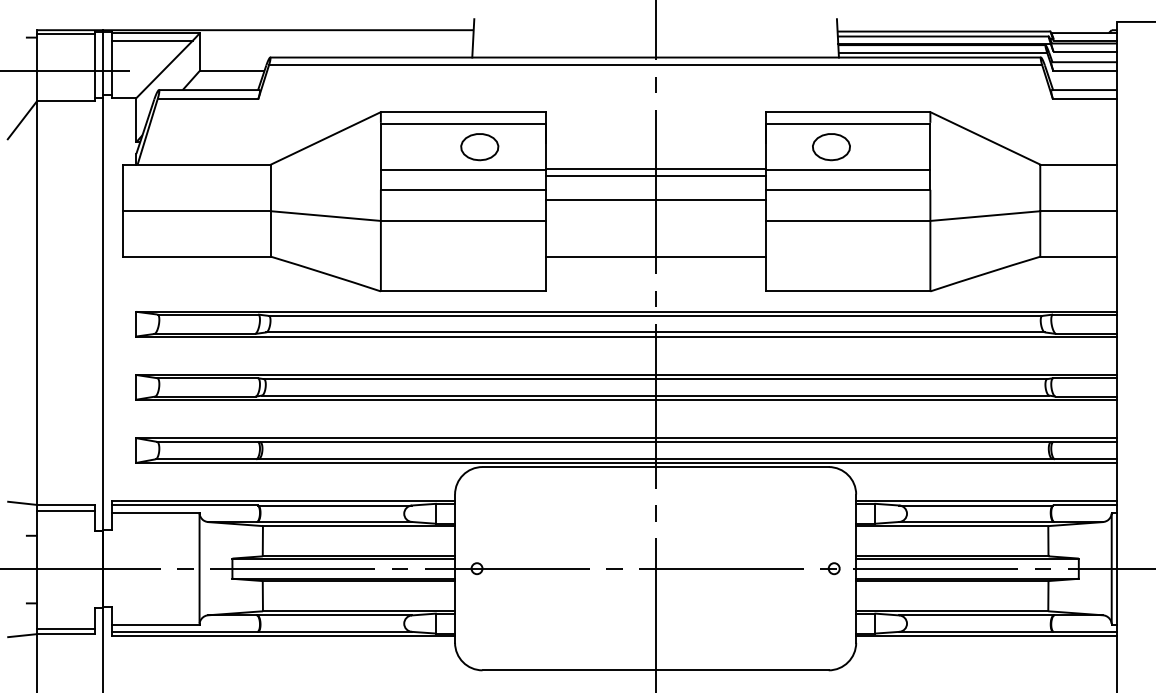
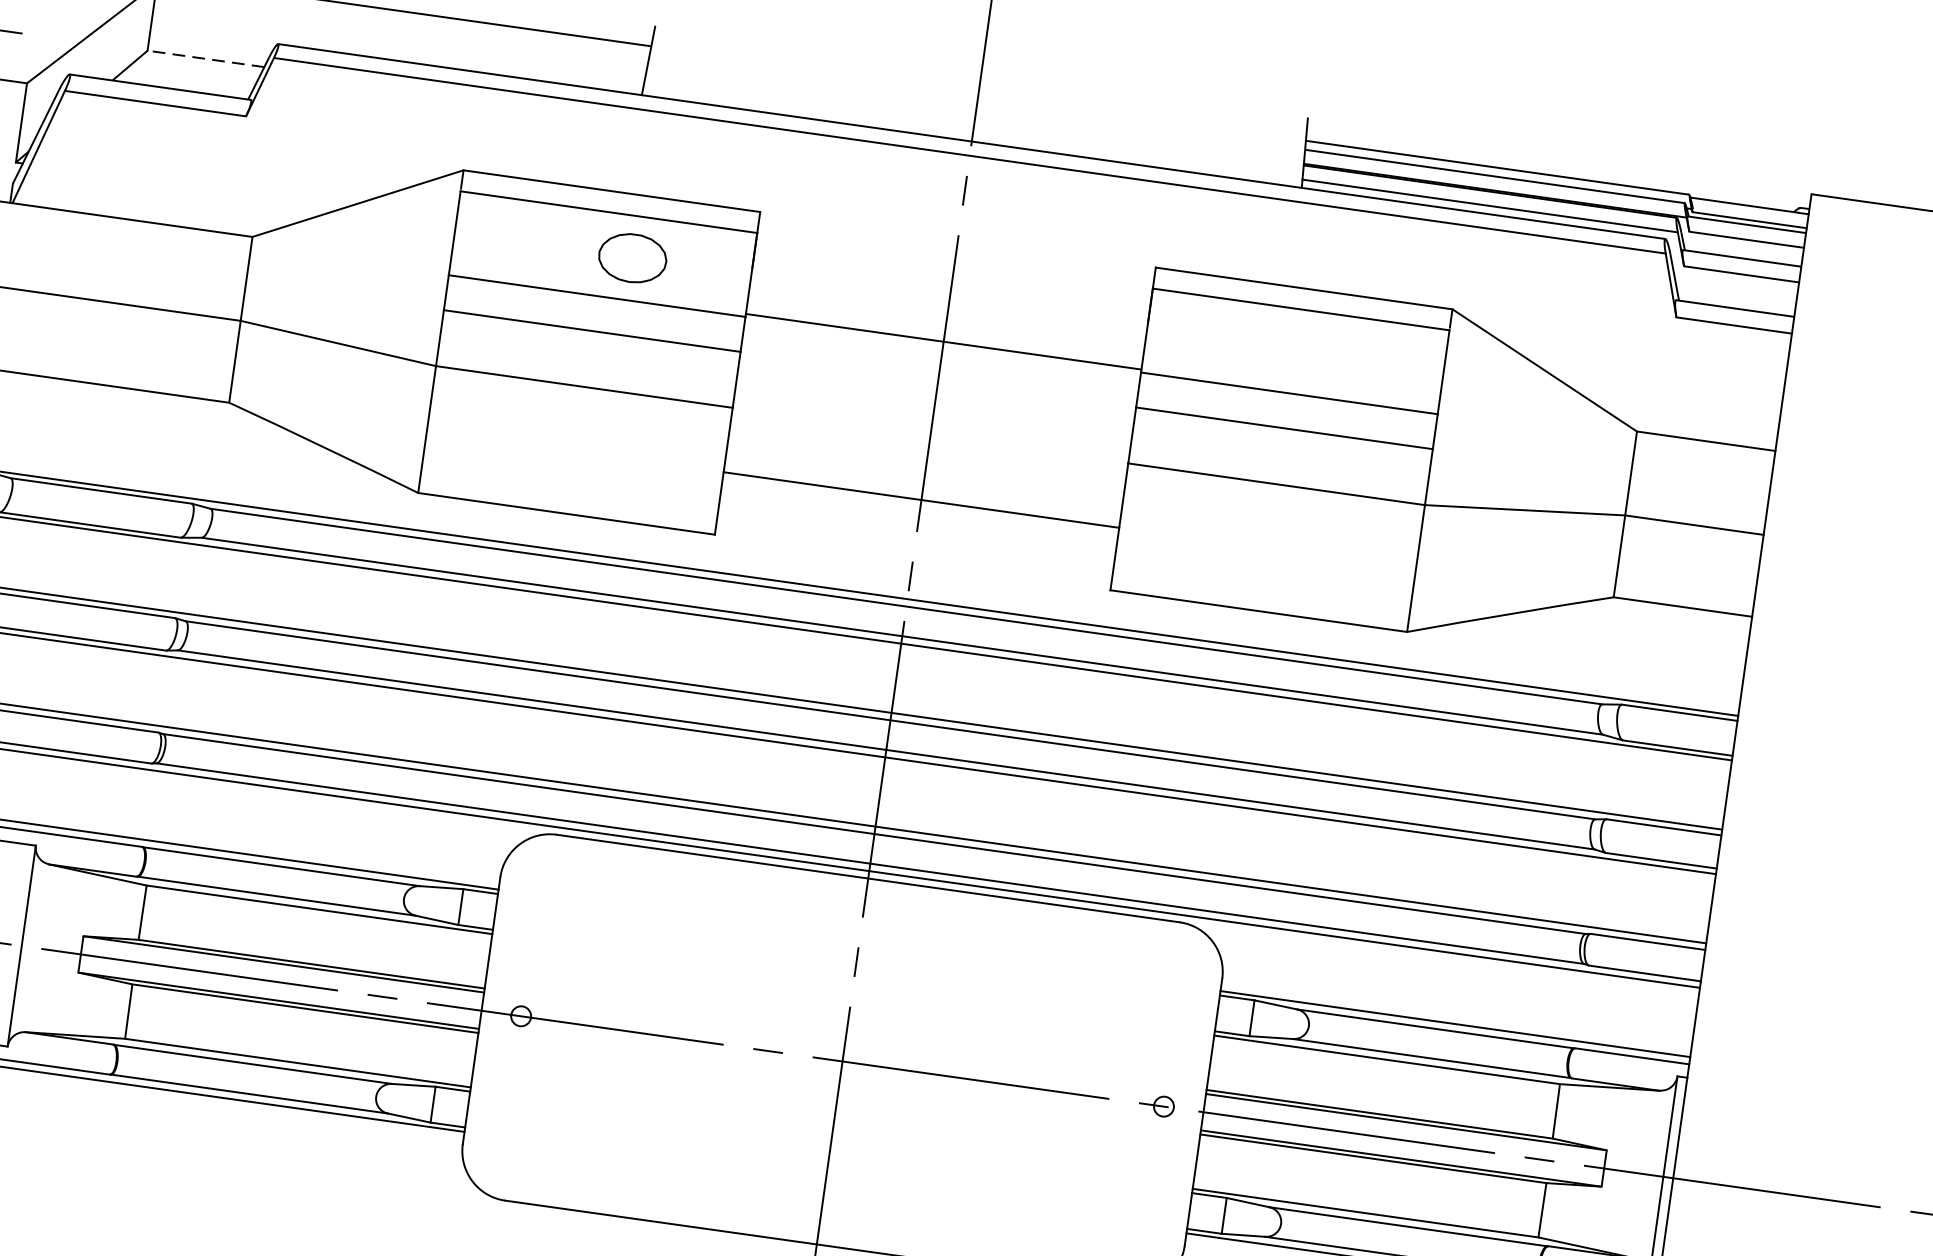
line: (231, 71) -> (205, 59), solid -> dashed
part: (831, 147) -> (1265, 347), removed
line: (655, 176) -> (941, 355), removed
line: (655, 199) -> (935, 396), removed

